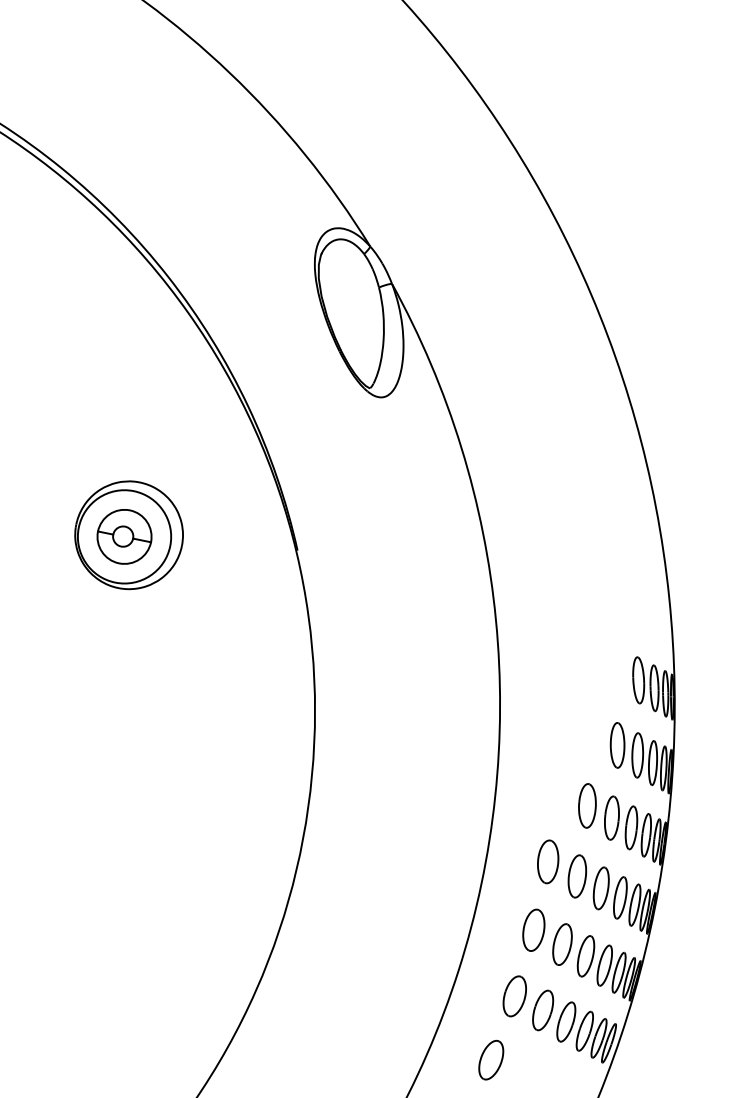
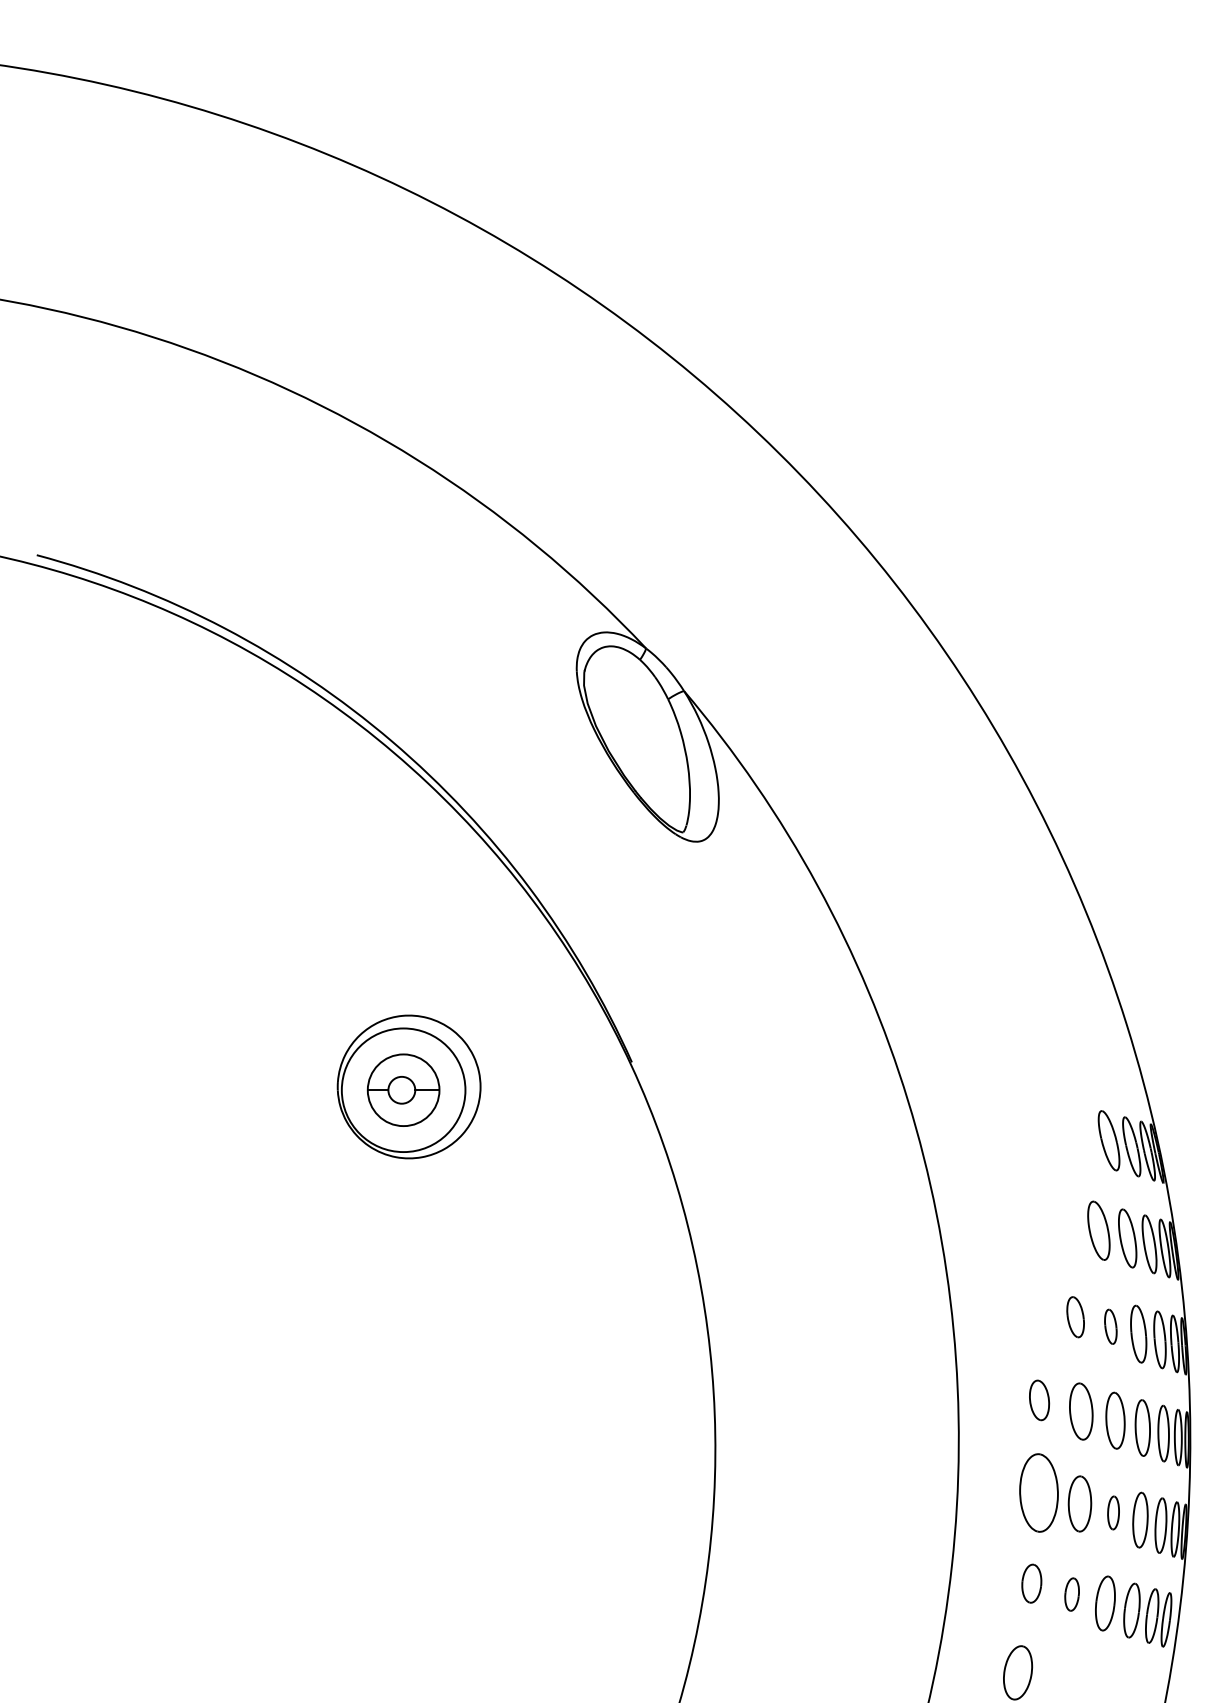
part: (587, 805) -> (1075, 1316), size x0.7
part: (611, 817) -> (1110, 1326), size x0.6
part: (548, 861) -> (1039, 1400), size x0.7
part: (533, 929) -> (1038, 1492), size x1.4
part: (585, 955) -> (1113, 1512), size x0.6
part: (514, 996) -> (1031, 1583), size x0.7
part: (542, 1010) -> (1071, 1594), size x0.6

